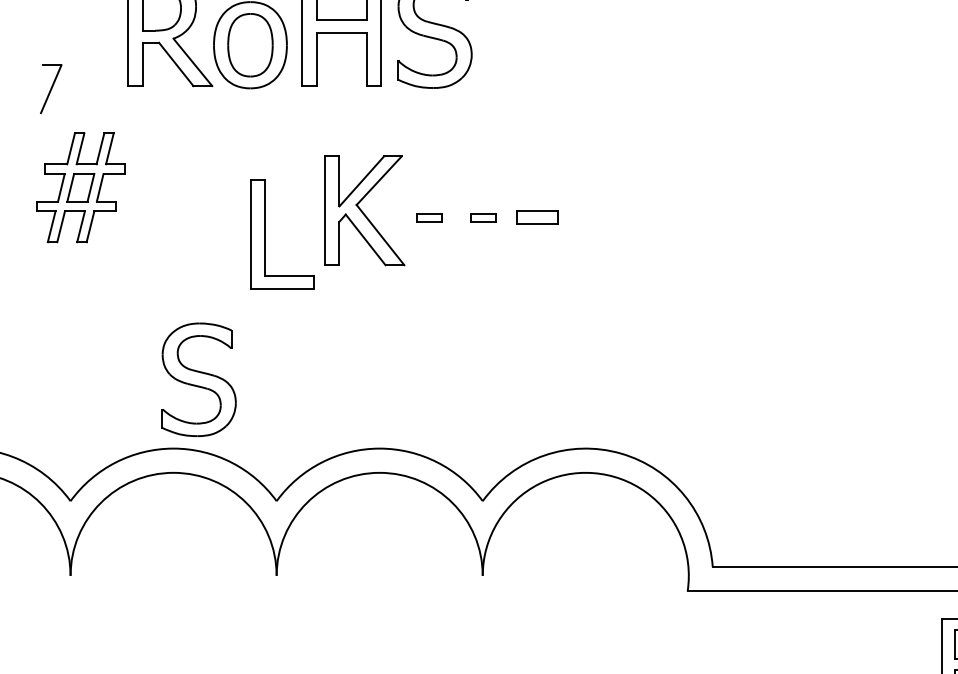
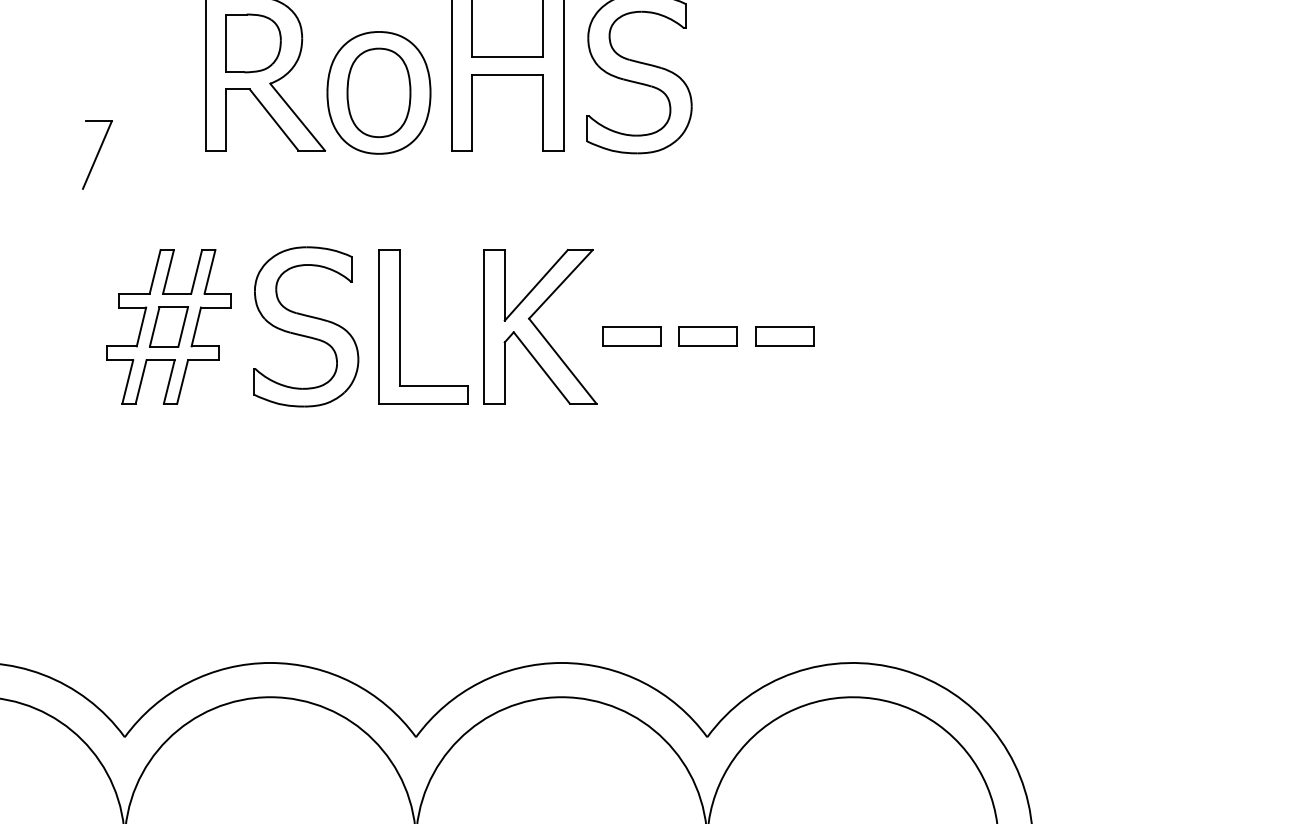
part: (80, 187) -> (168, 326), moved
part: (429, 217) -> (632, 336), size x1.67
part: (483, 217) -> (708, 336), size x1.67
part: (265, 234) -> (400, 326), moved
part: (198, 379) -> (305, 326), moved

